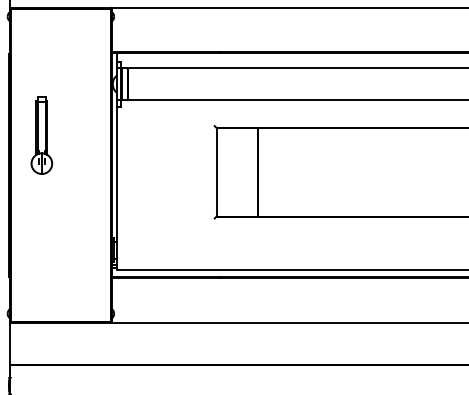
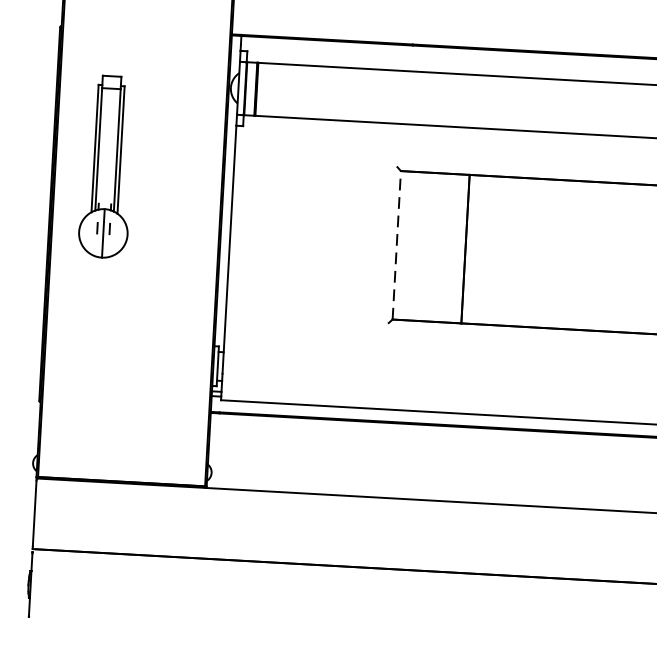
part: (41, 135) -> (106, 167), size x1.4
line: (216, 171) -> (396, 244), solid -> dashed

